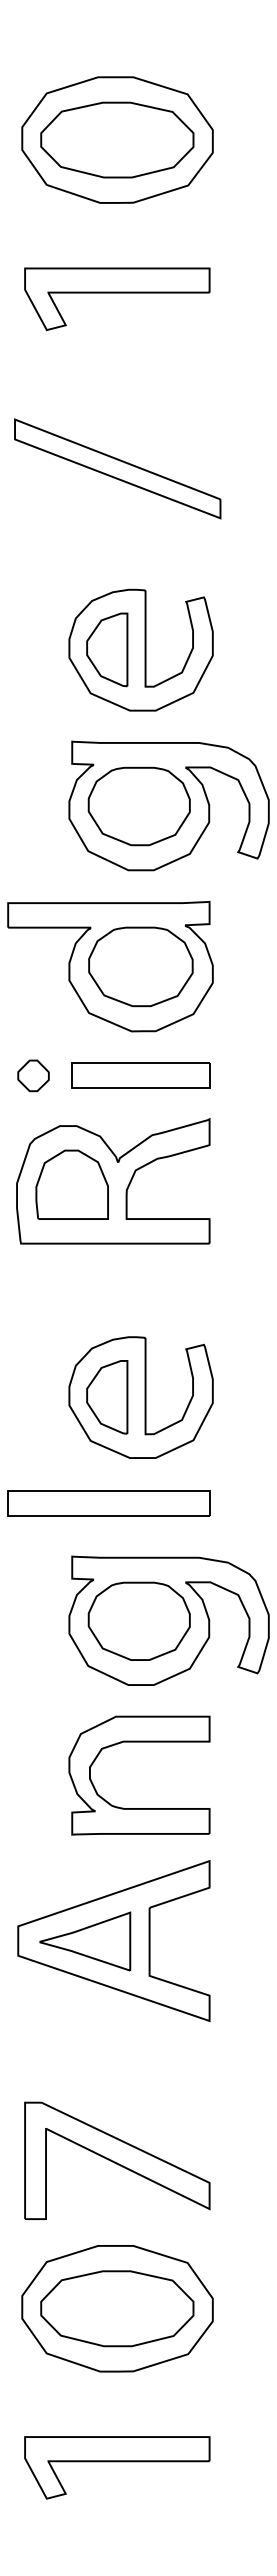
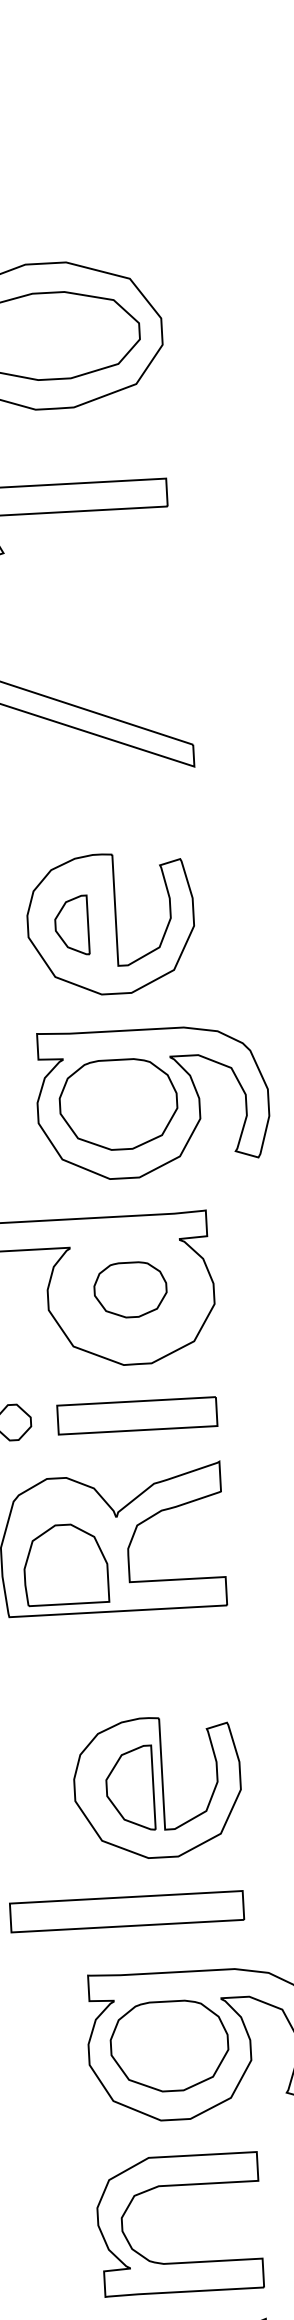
part: (107, 649) -> (72, 925), size x0.7
part: (140, 966) -> (130, 1289), size x0.6
part: (71, 1184) -> (64, 1564), moved
part: (107, 1397) -> (130, 1788), moved

